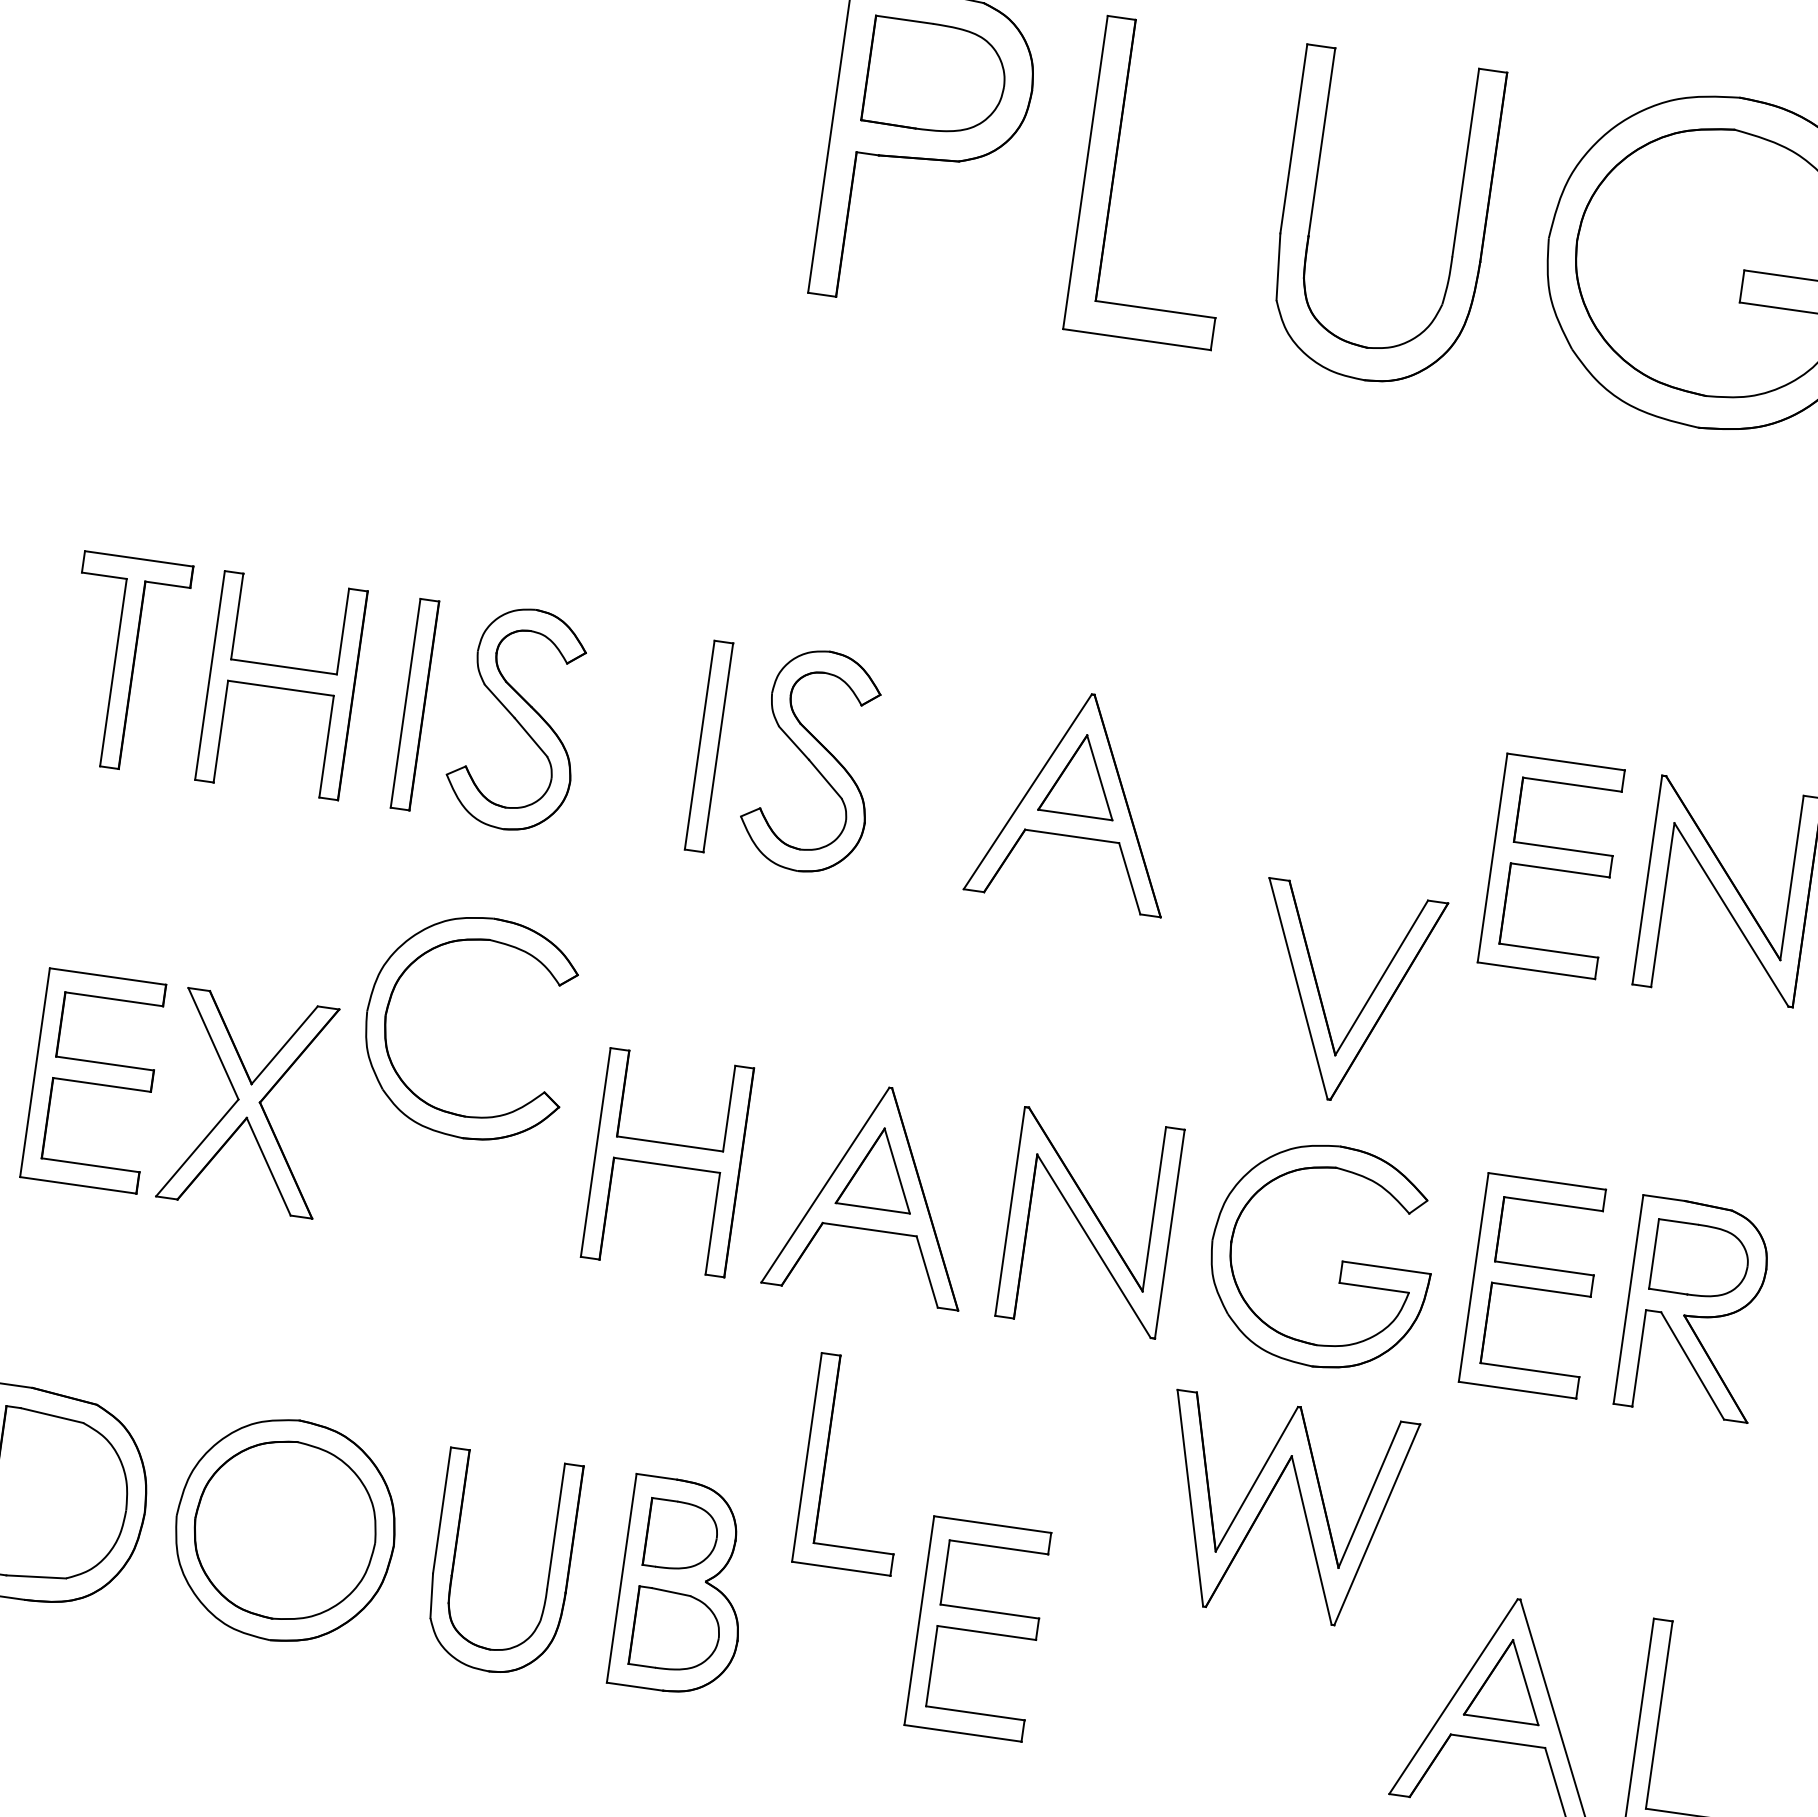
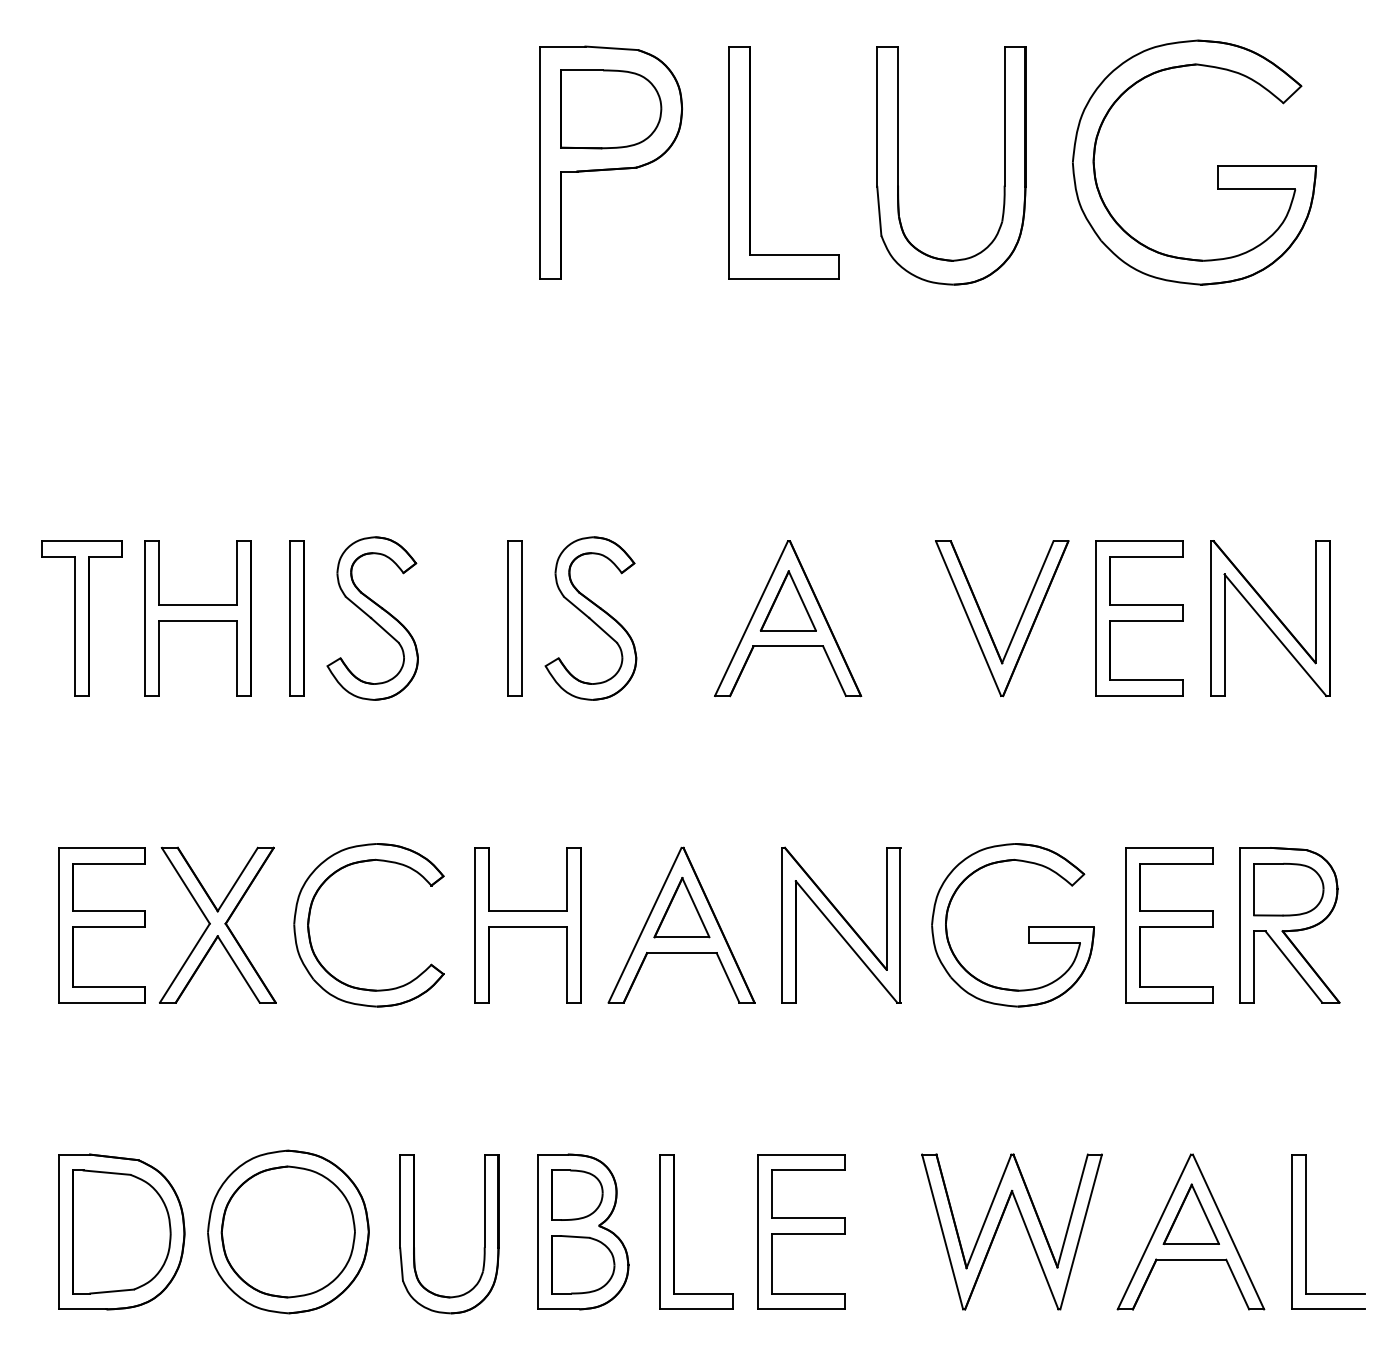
part: (390, 1003) -> (310, 916), moved
part: (1363, 1004) -> (1017, 623), moved
part: (826, 1459) -> (674, 1231), moved
part: (1268, 1501) -> (999, 1226), moved

